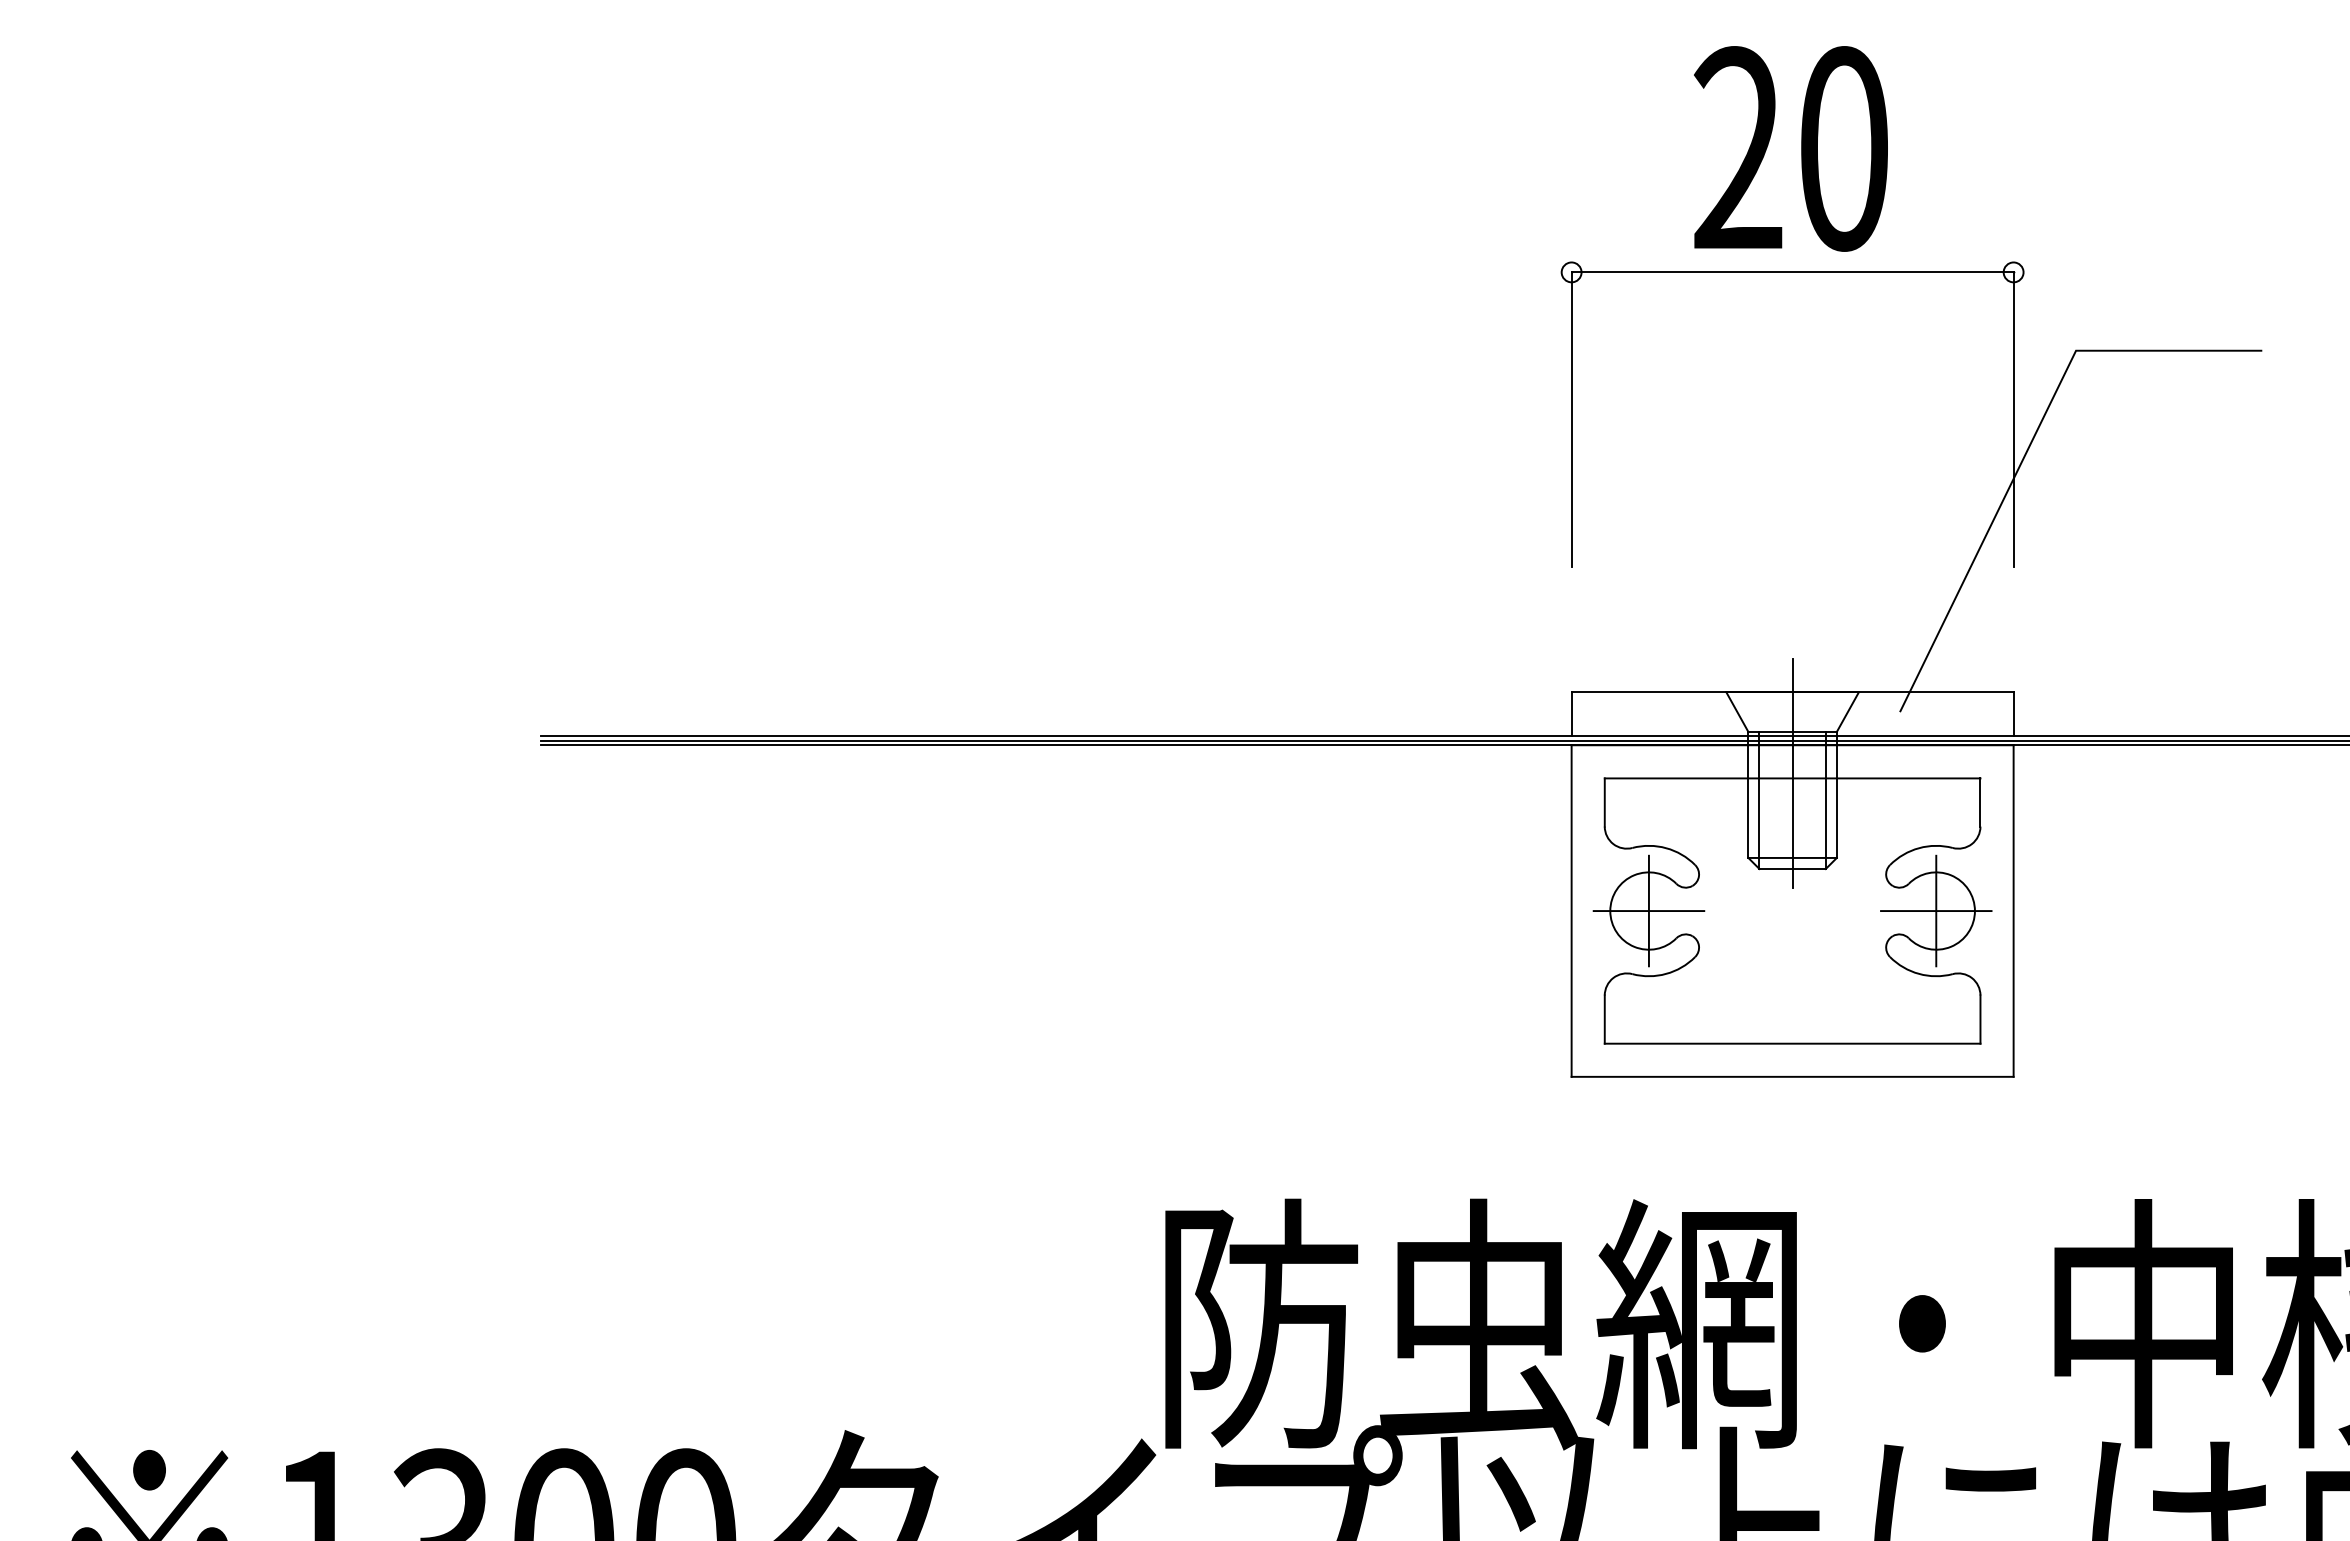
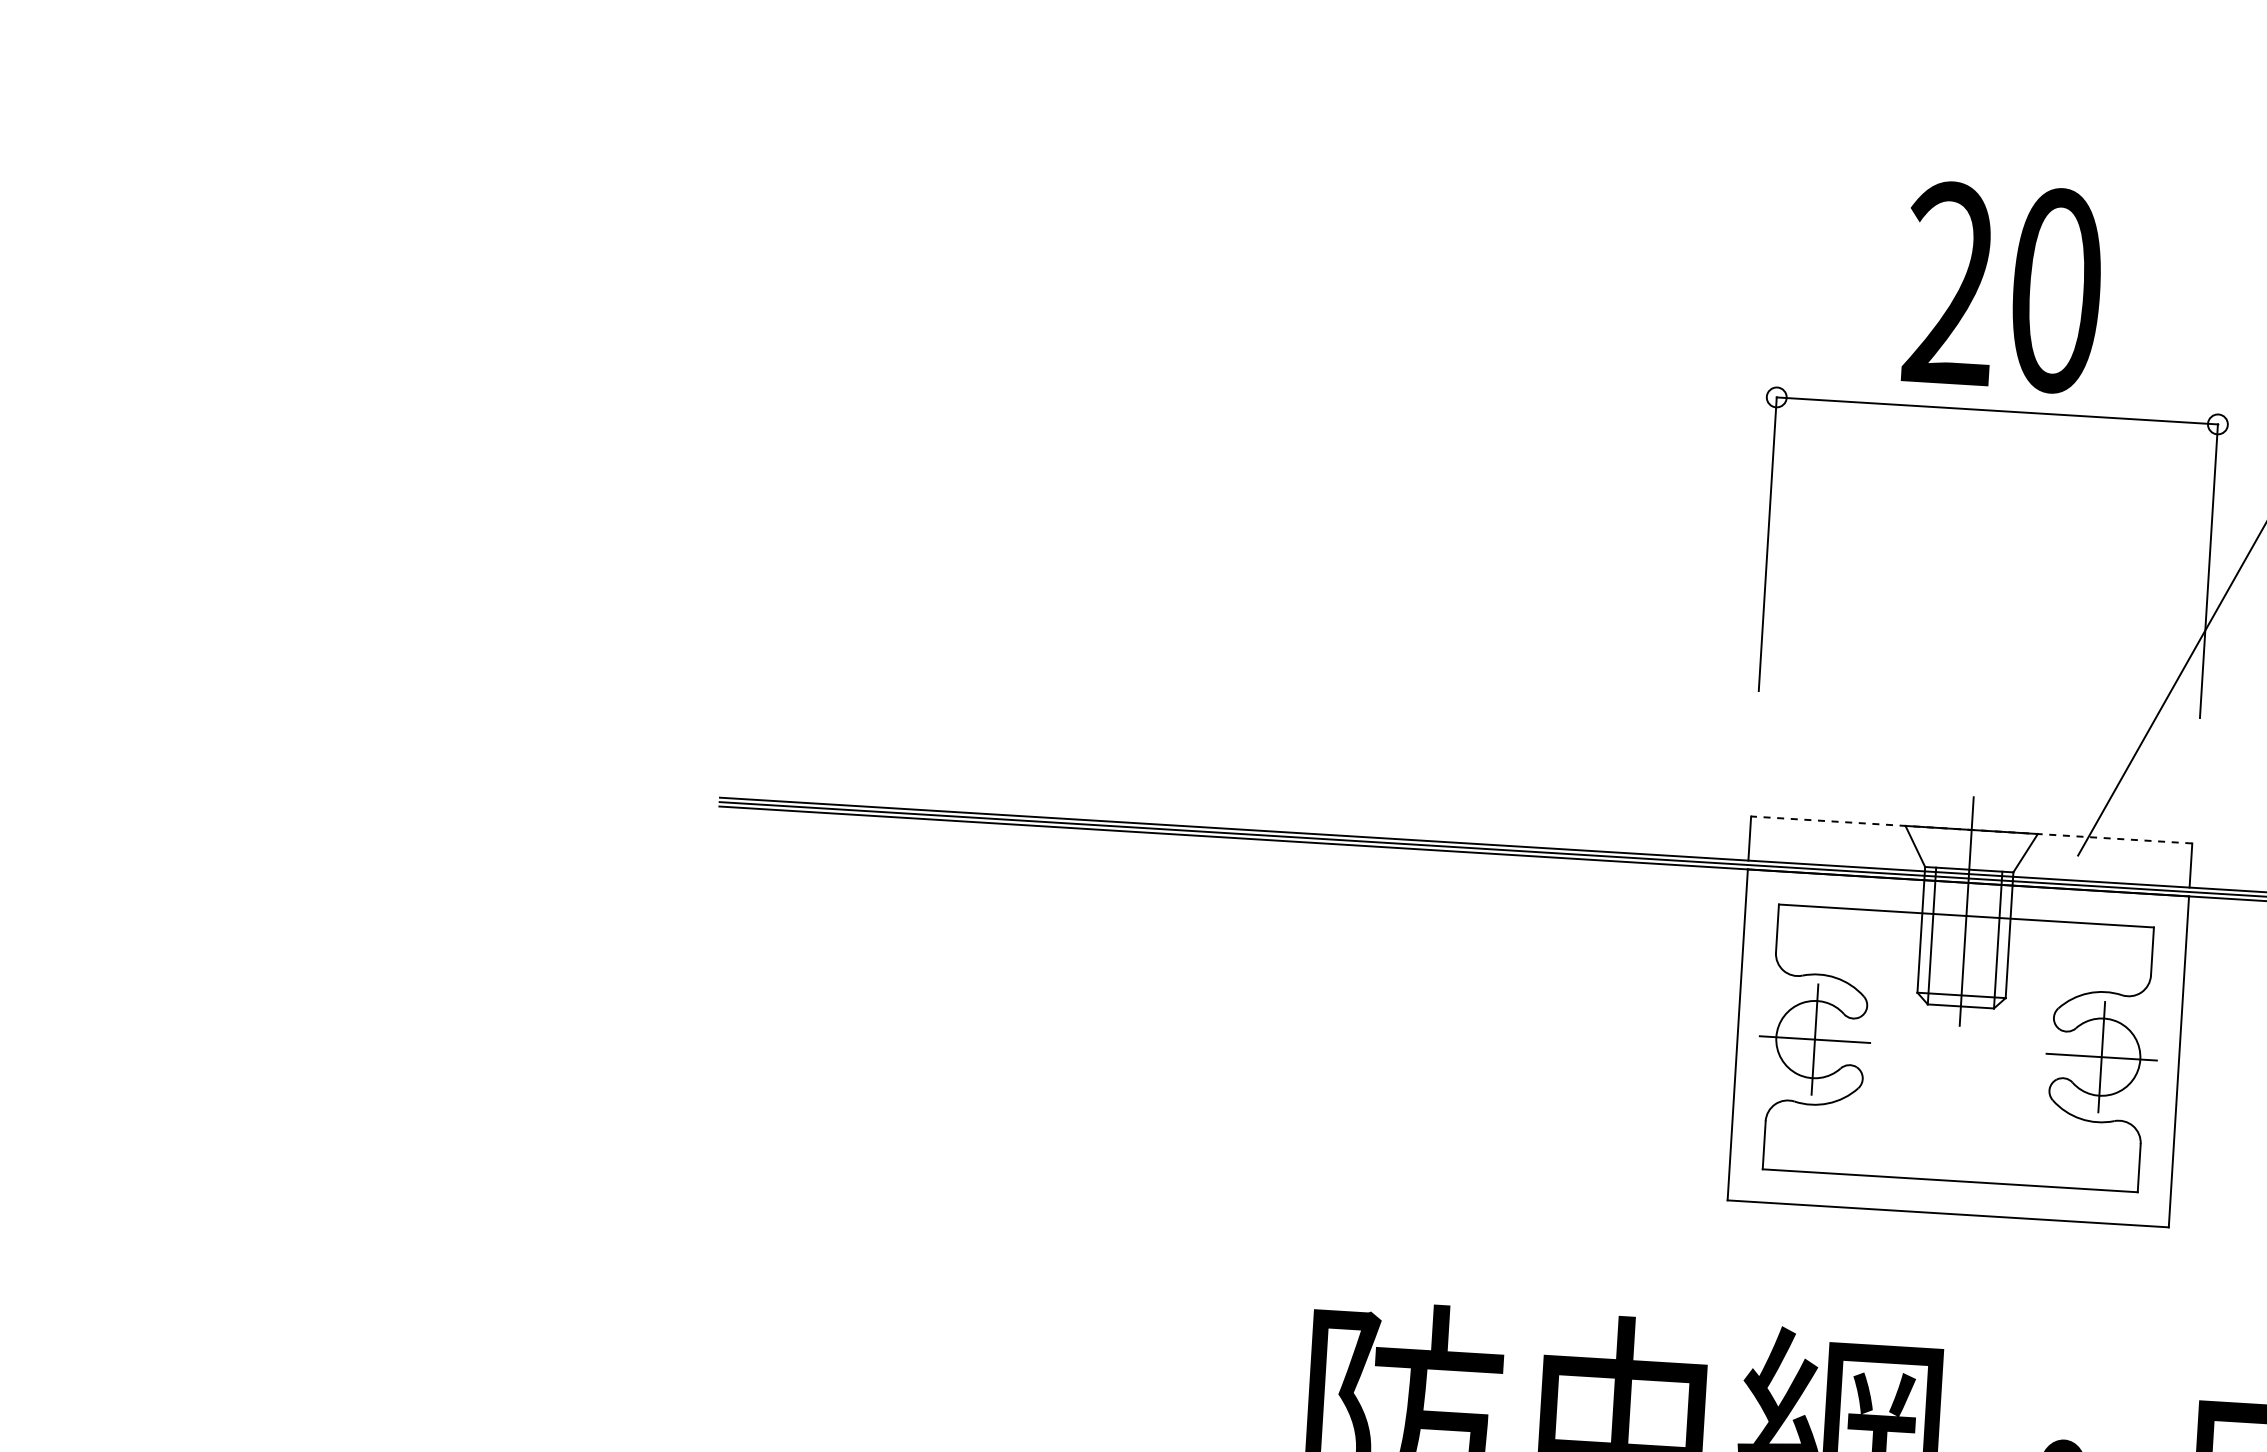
line: (1792, 692) -> (1971, 830), solid -> dashed

